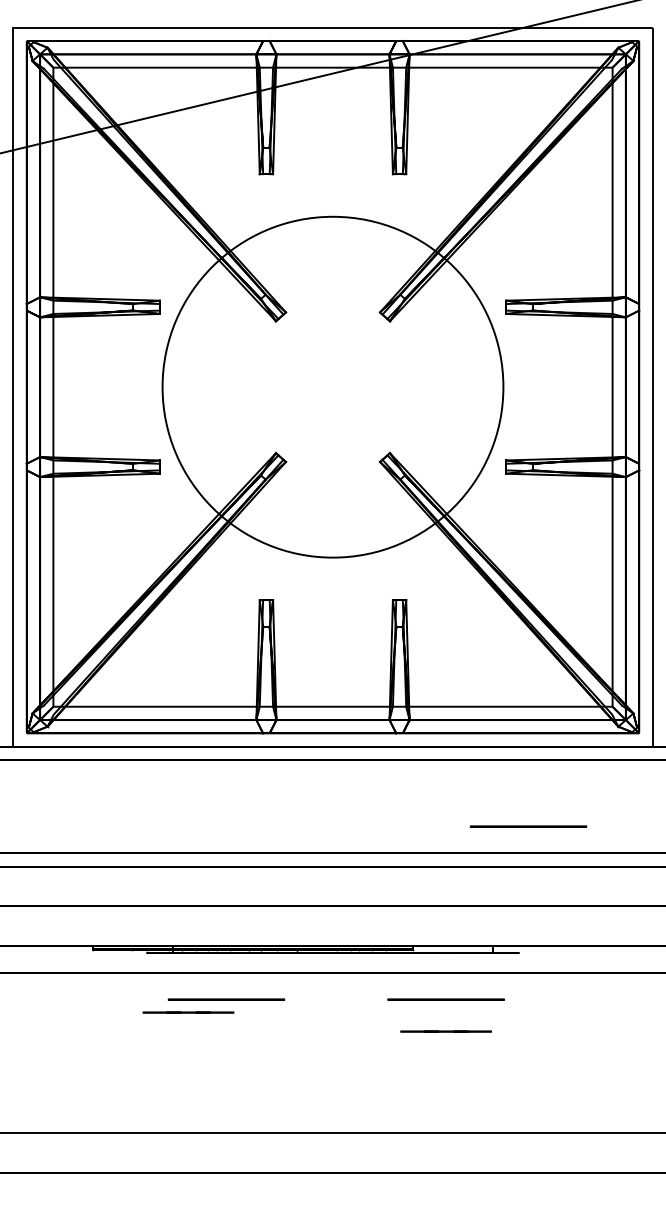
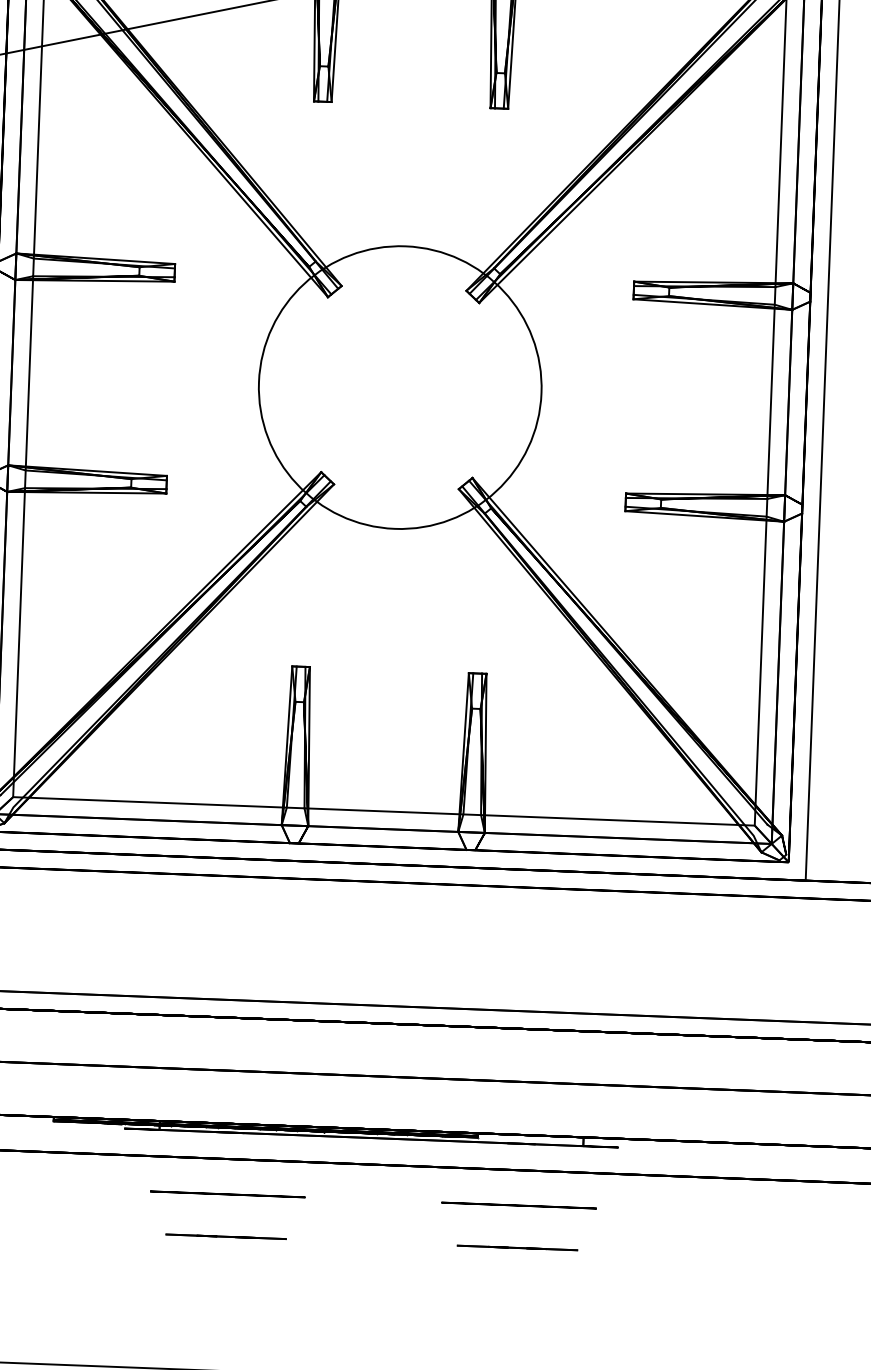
circle: (332, 386) -> (399, 386), size x0.62
circle: (528, 826) -> (637, 980), removed
line: (188, 1012) -> (226, 1236), moved

